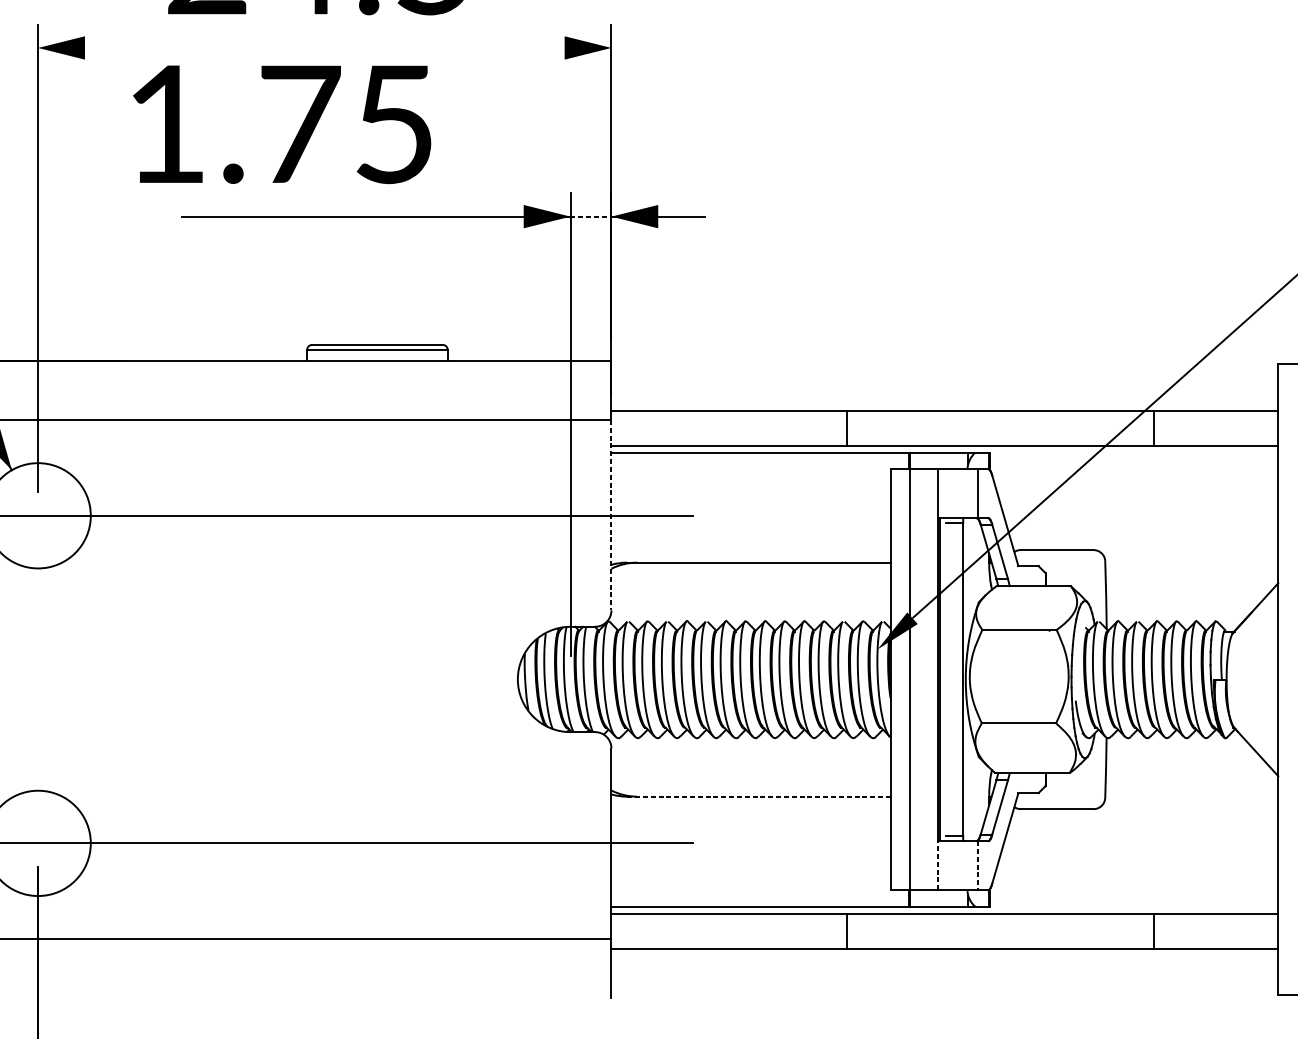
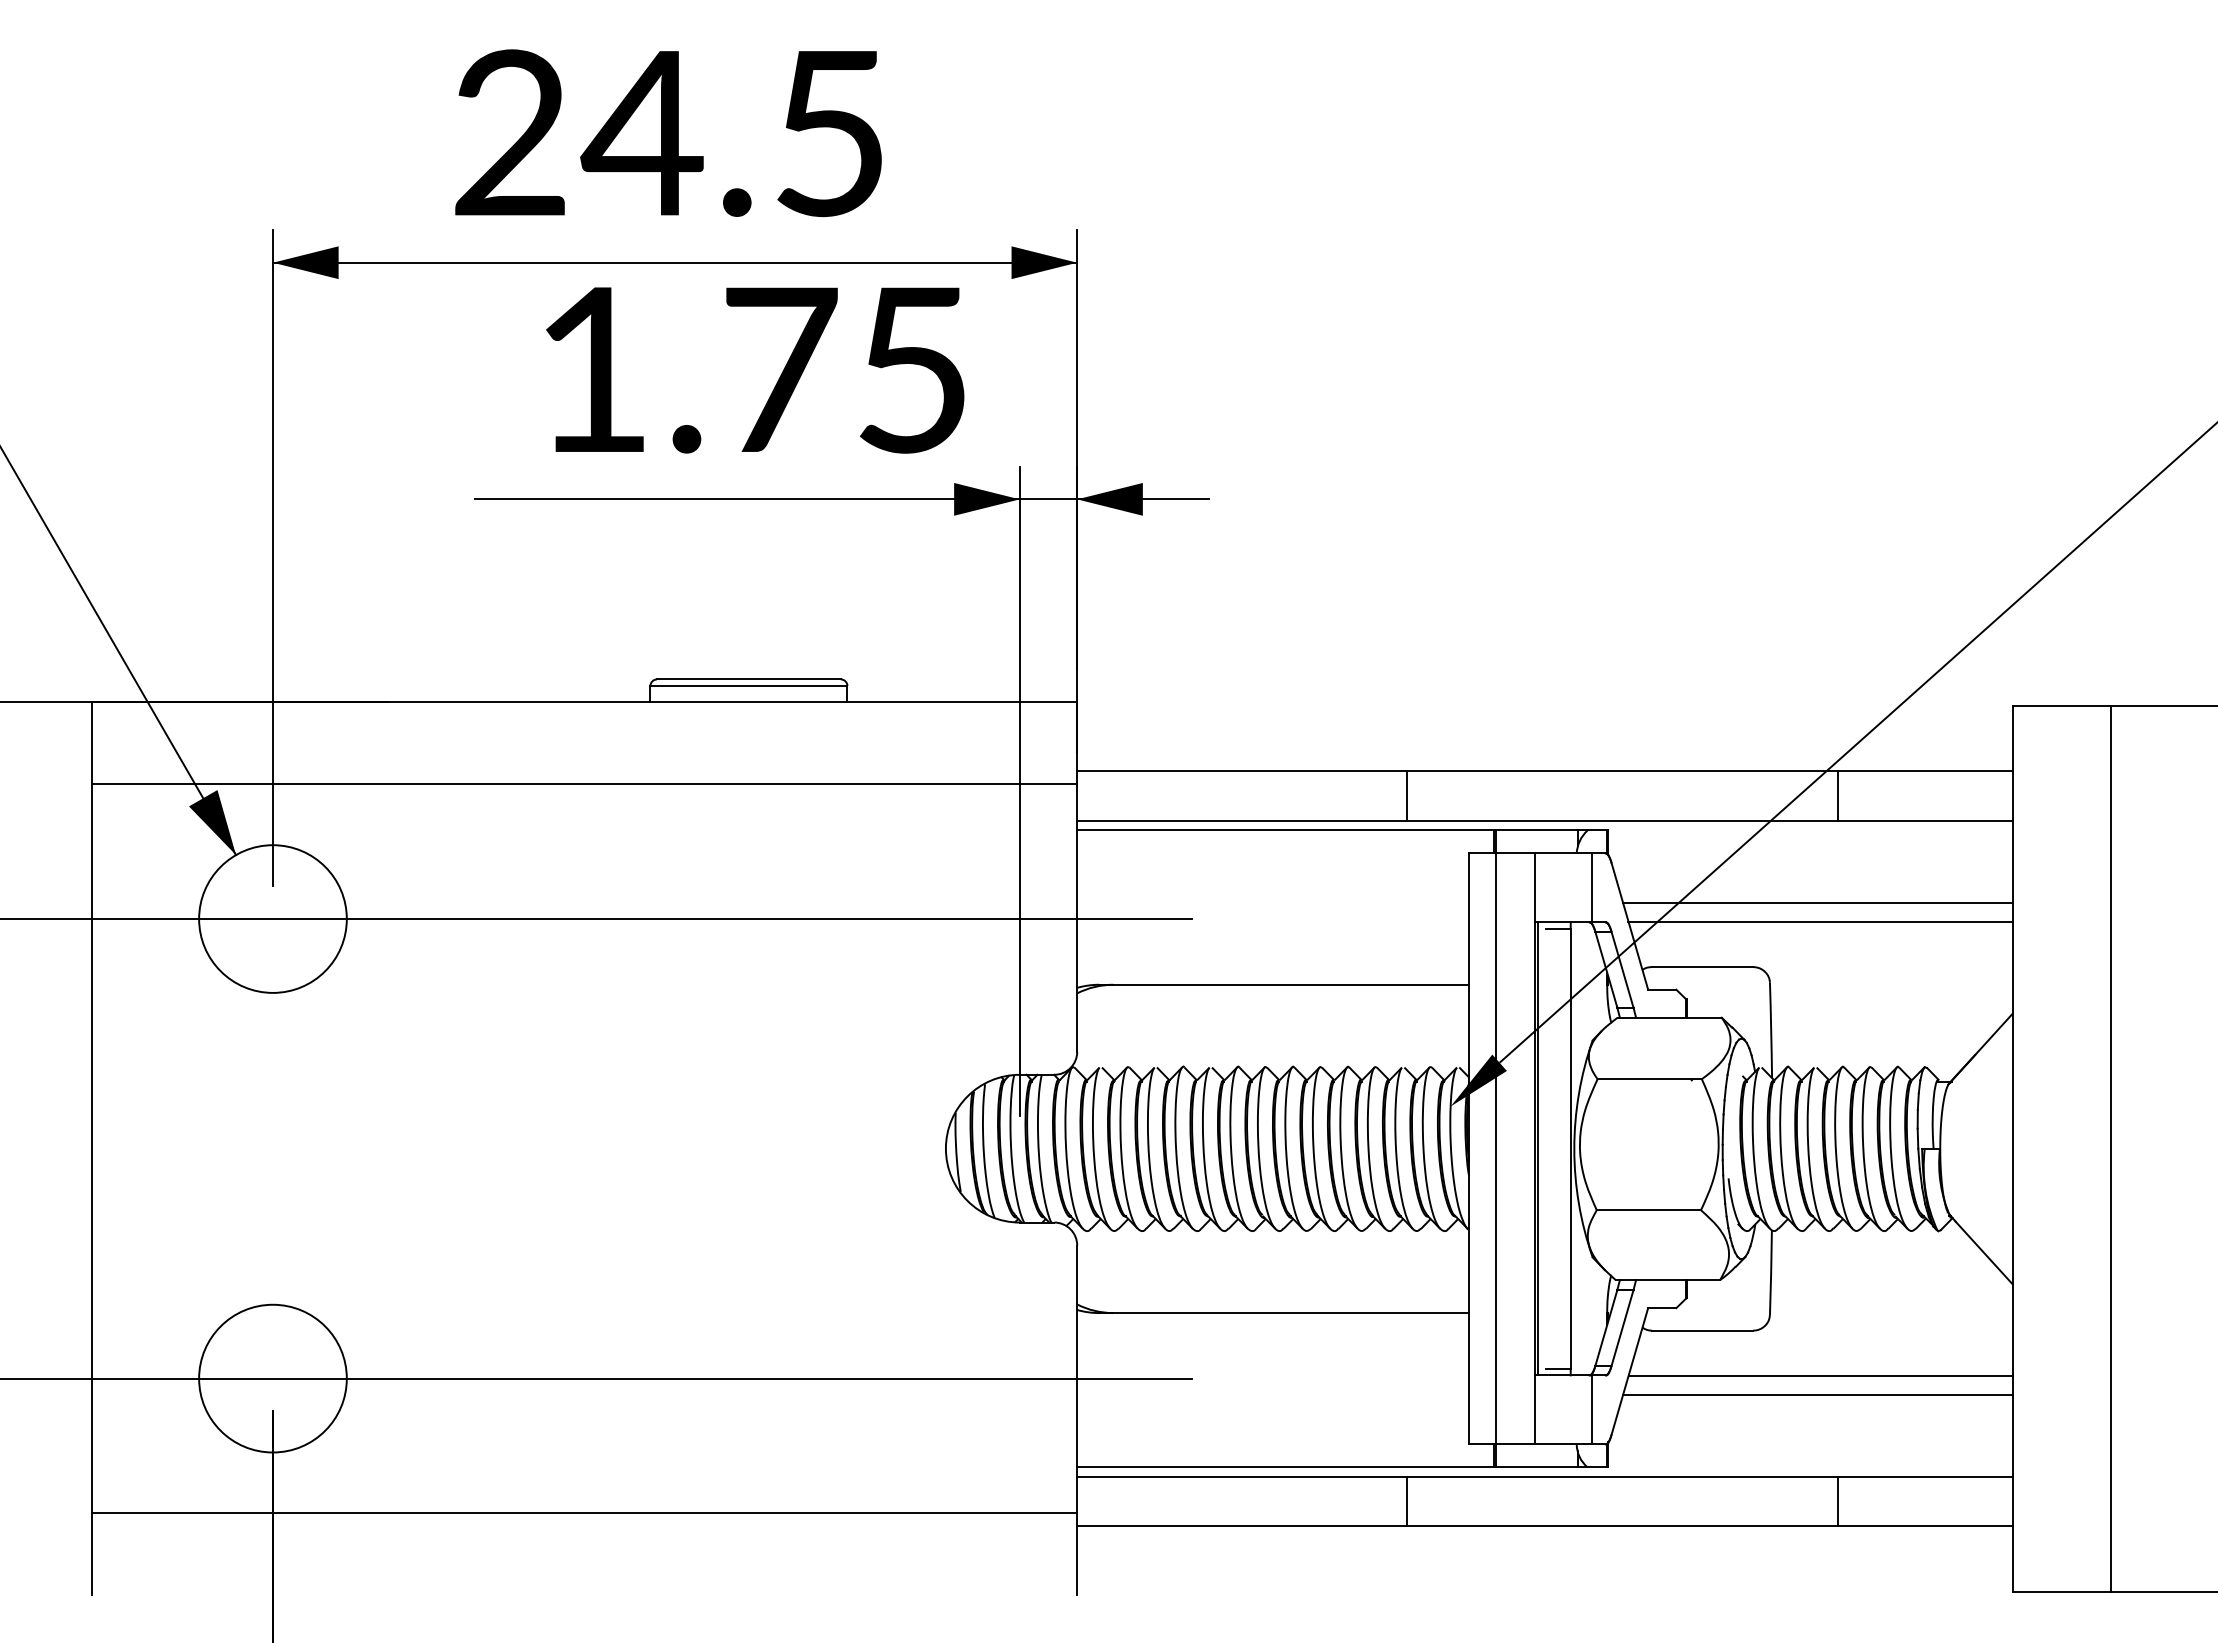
line: (324, 47) -> (674, 262), added
text: (282, 124) -> (755, 370), moved
line: (590, 216) -> (1048, 499), dashed -> solid
line: (1139, 503) -> (1817, 902), added
line: (611, 515) -> (1077, 918), dashed -> solid
line: (1141, 517) -> (1820, 921), added
line: (759, 796) -> (1284, 1313), dashed -> solid
line: (1141, 841) -> (1820, 1376), added
line: (1139, 855) -> (1817, 1395), added
line: (937, 865) -> (1534, 1409), dashed -> solid
line: (978, 866) -> (1591, 1410), dashed -> solid

